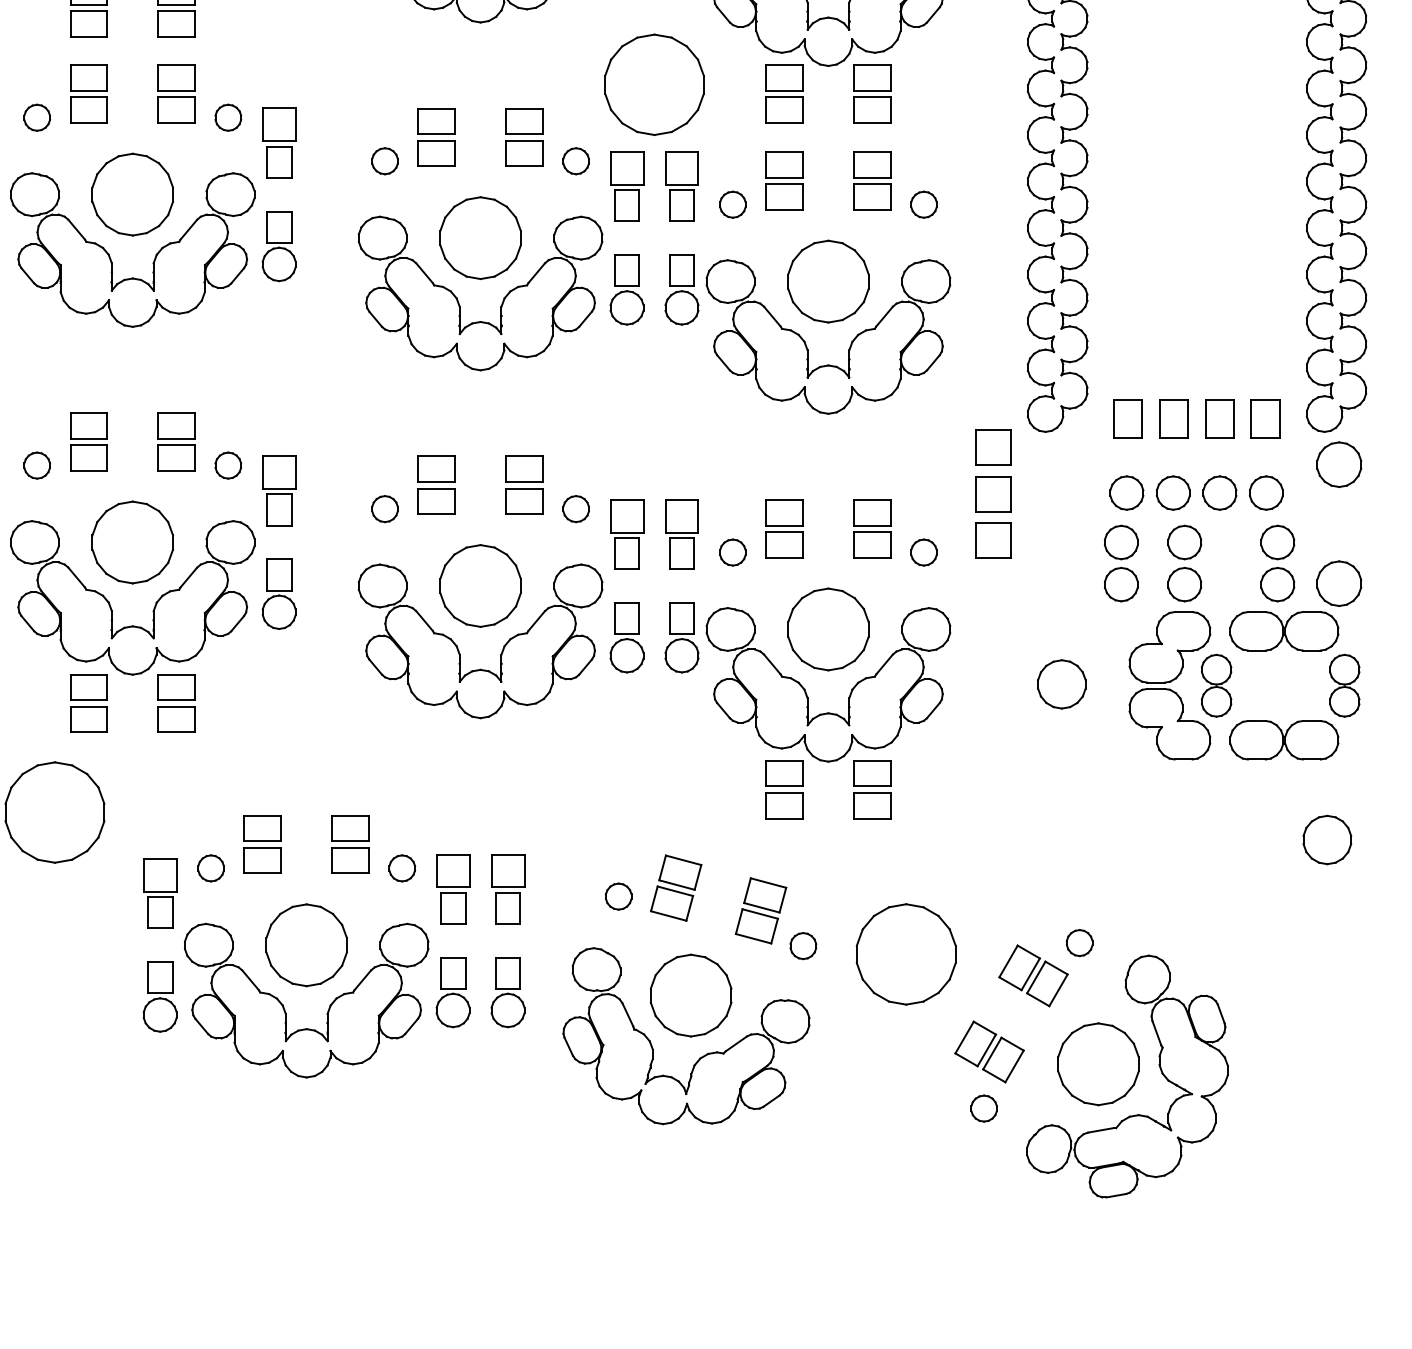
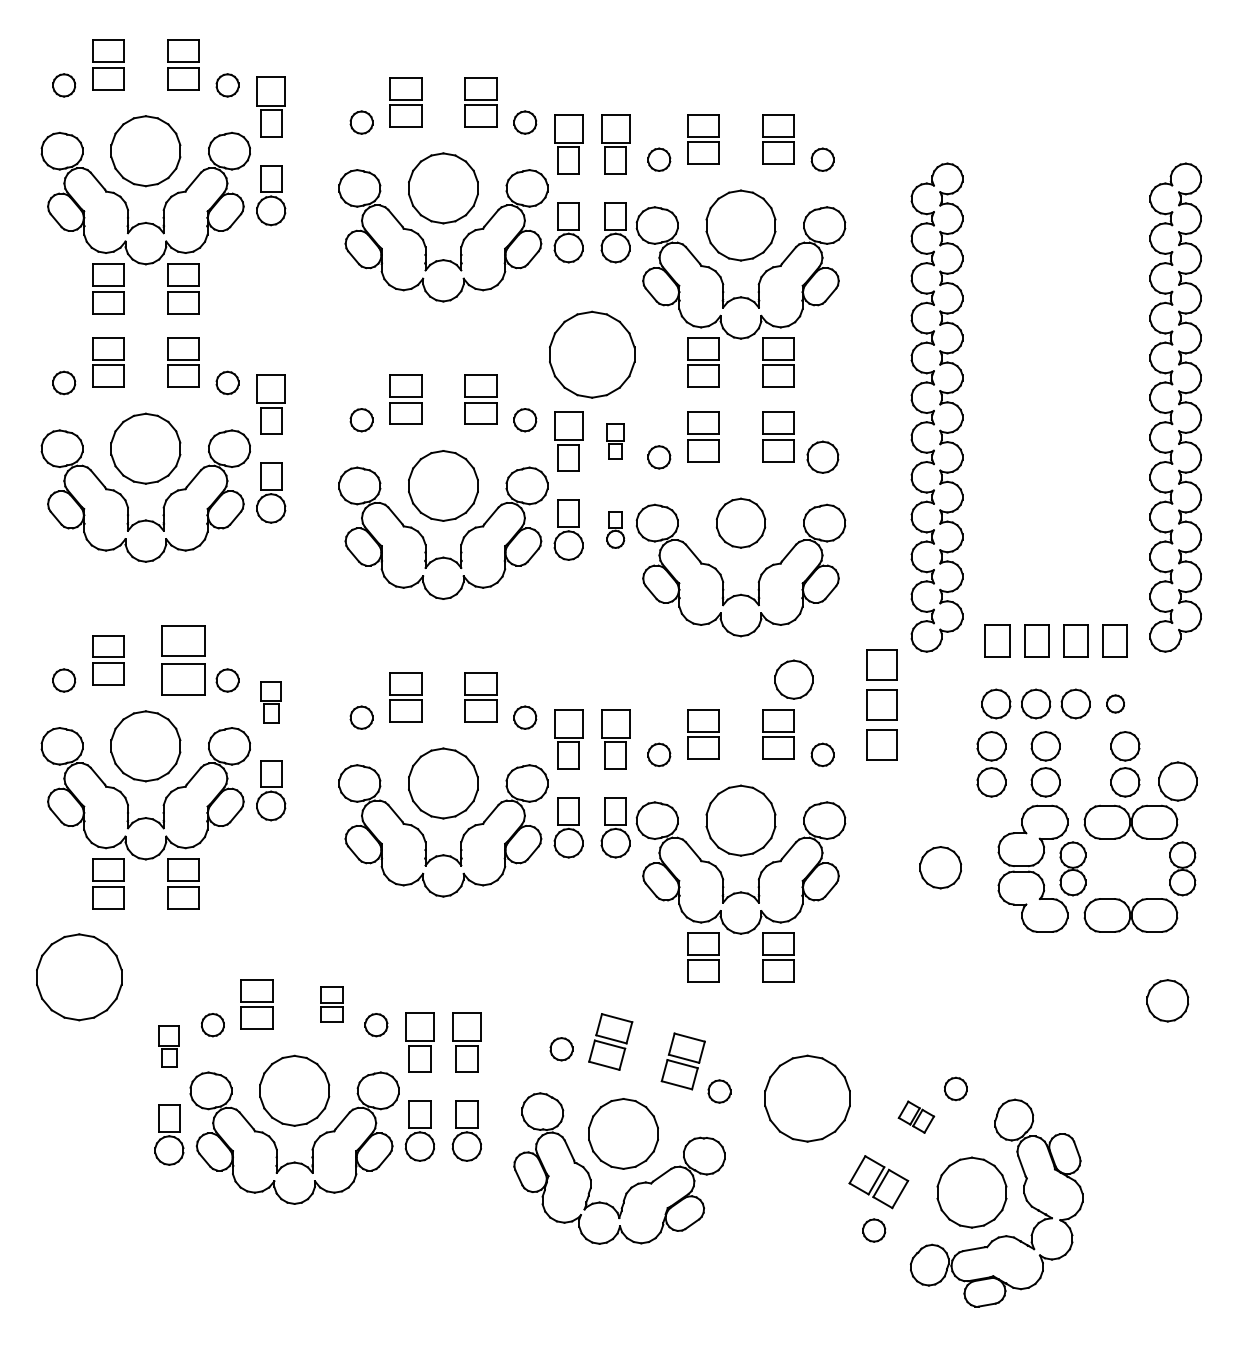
part: (681, 186) -> (615, 441), size x0.6
part: (923, 204) -> (822, 457), size x1.4
part: (827, 282) -> (740, 523), size x0.7
part: (681, 289) -> (615, 529), size x0.6
part: (176, 442) -> (183, 660), size x1.4
part: (1338, 464) -> (793, 679), moved
part: (278, 491) -> (270, 702), size x0.7
part: (1266, 492) -> (1115, 703), size x0.6
part: (350, 844) -> (332, 1004), size x0.7
part: (159, 893) -> (168, 1046), size x0.7
part: (1033, 976) -> (916, 1117), size x0.6

